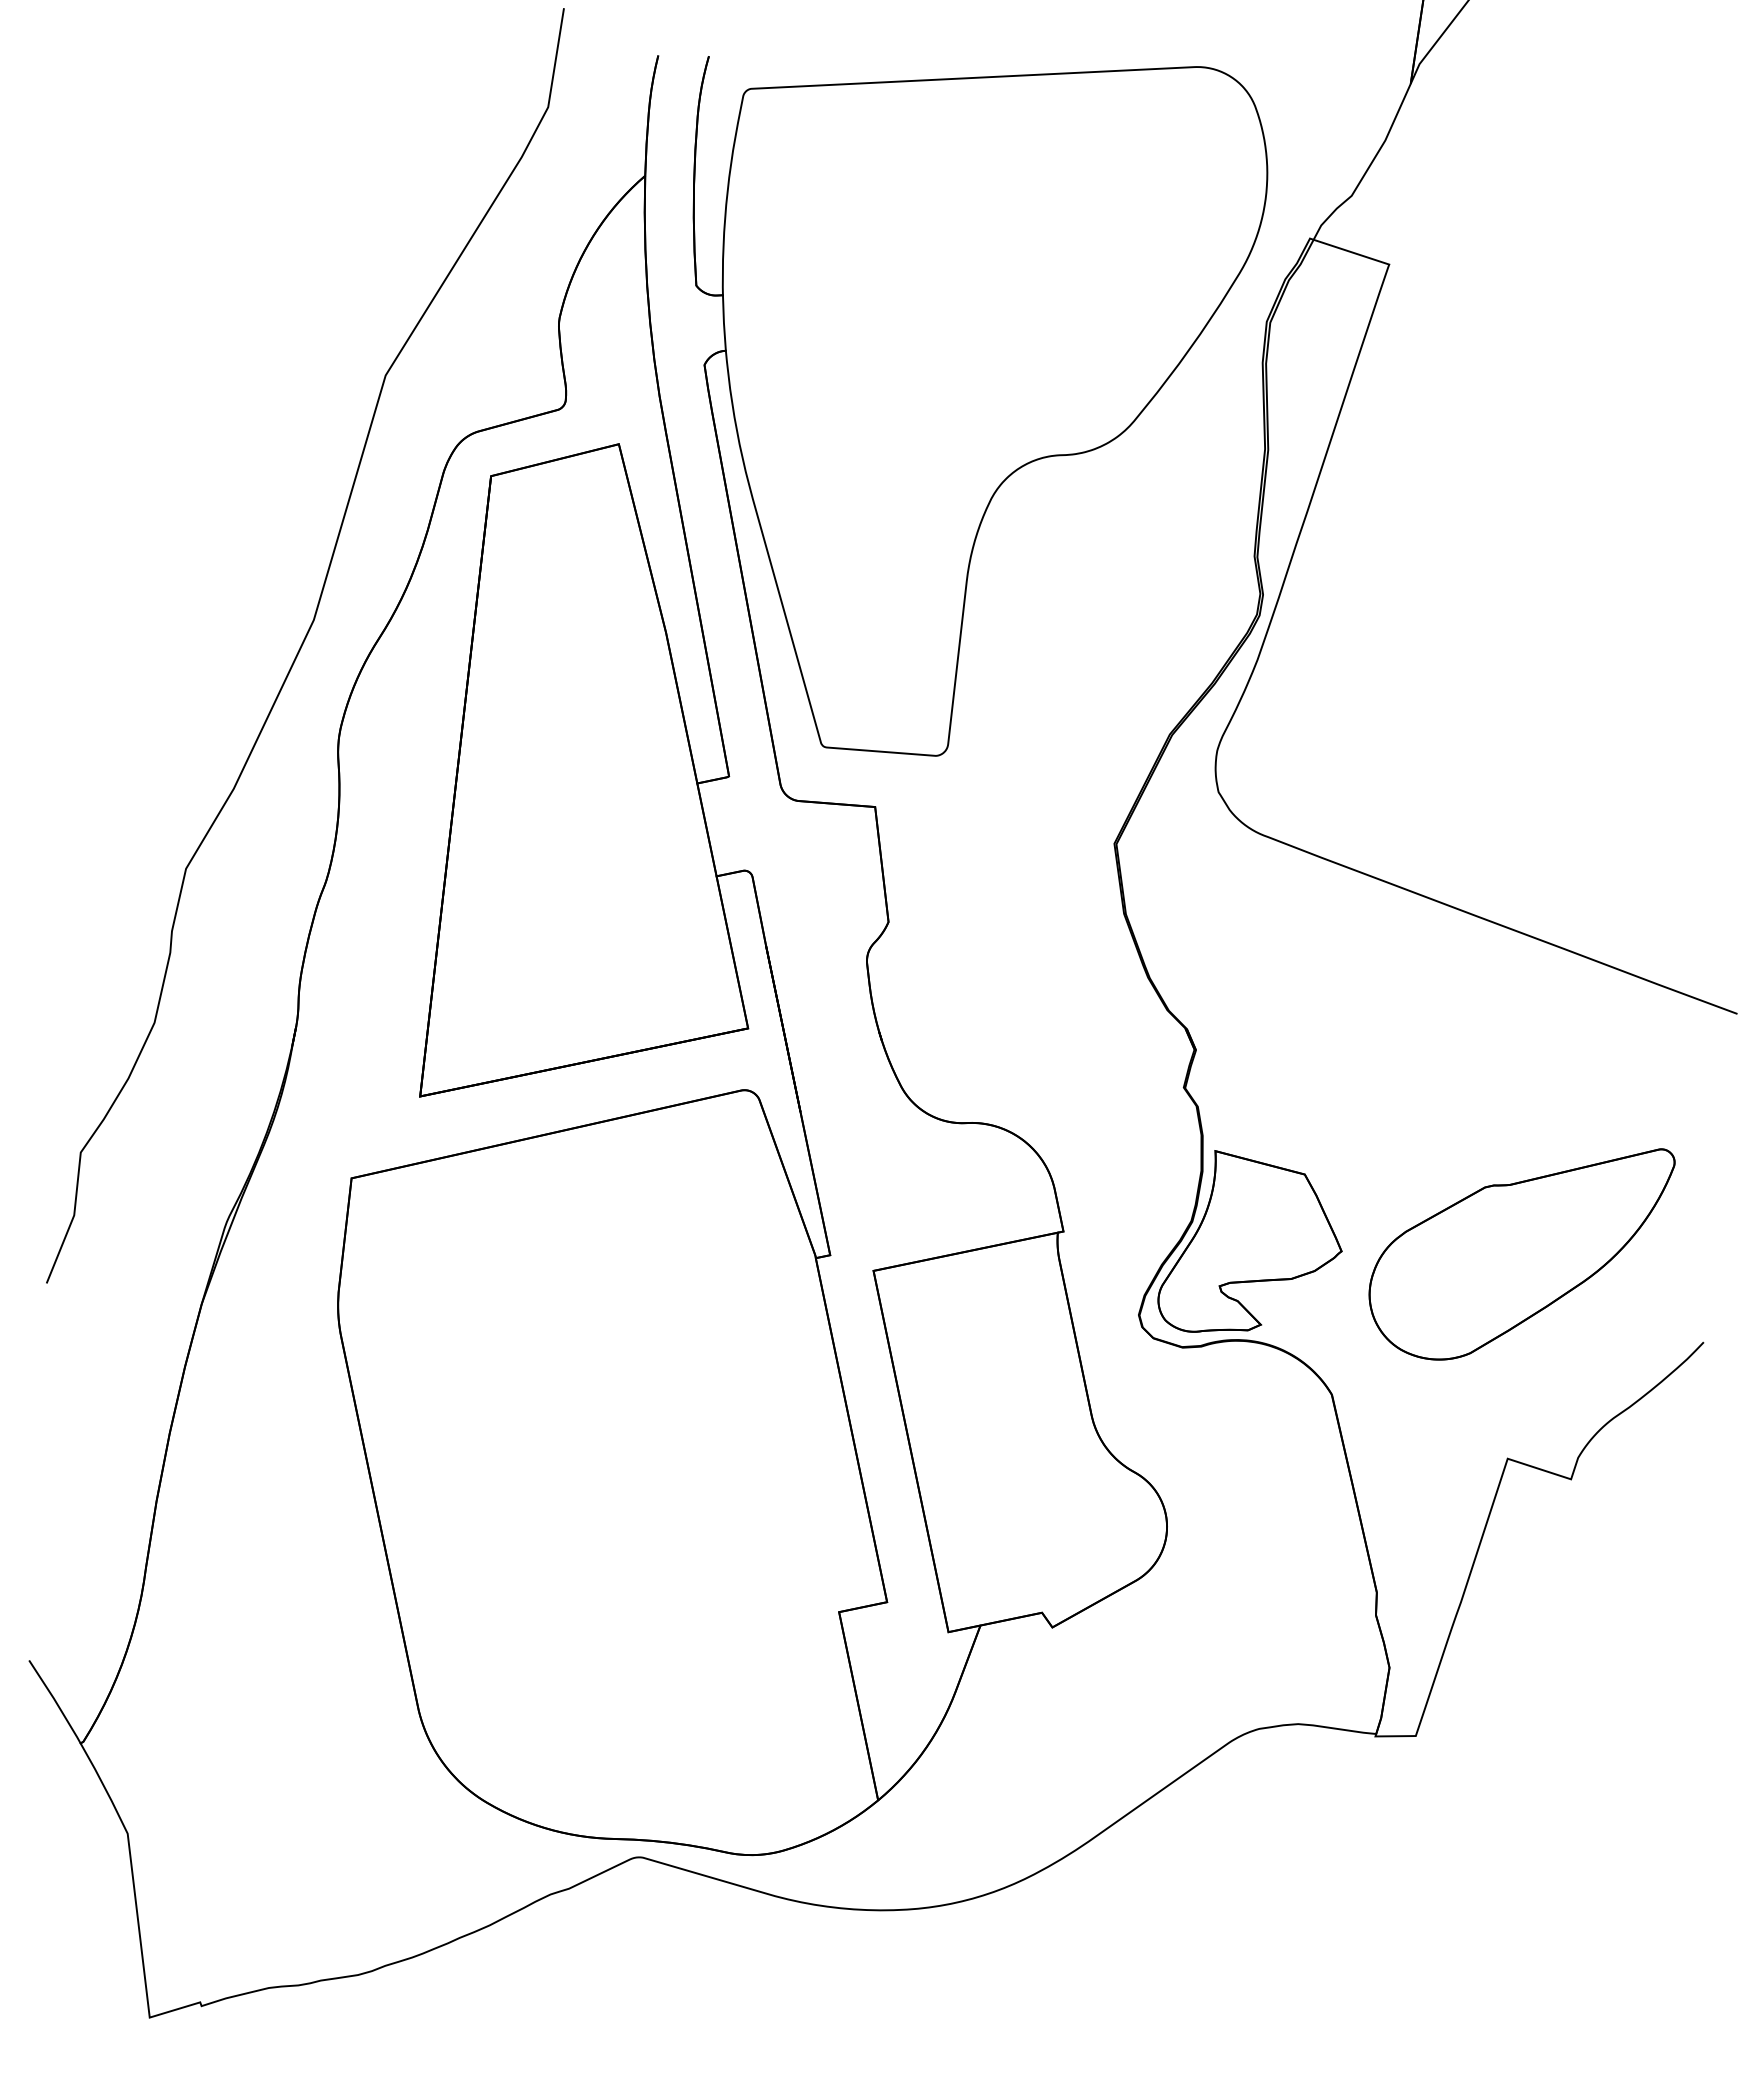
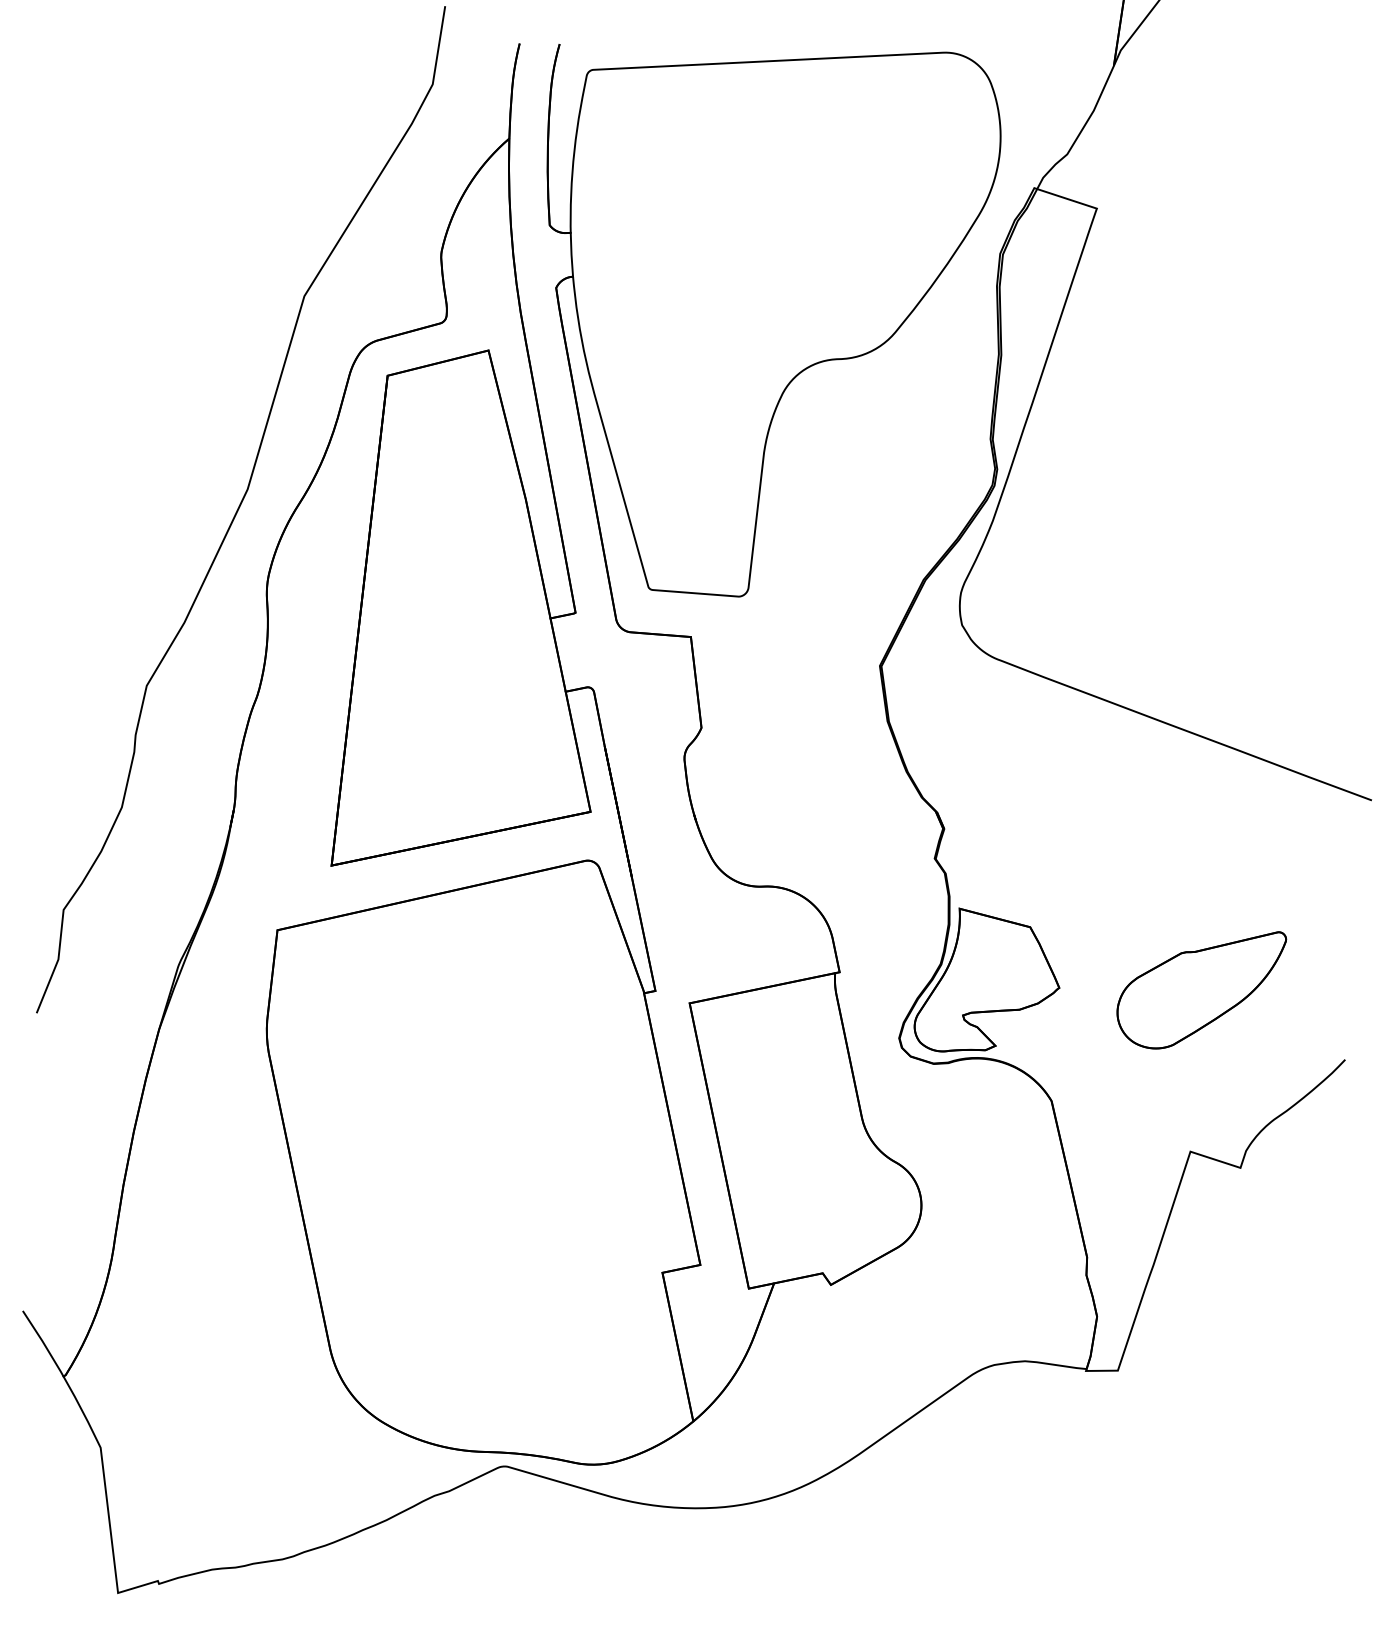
part: (1521, 1254) -> (1201, 990), size x0.7

